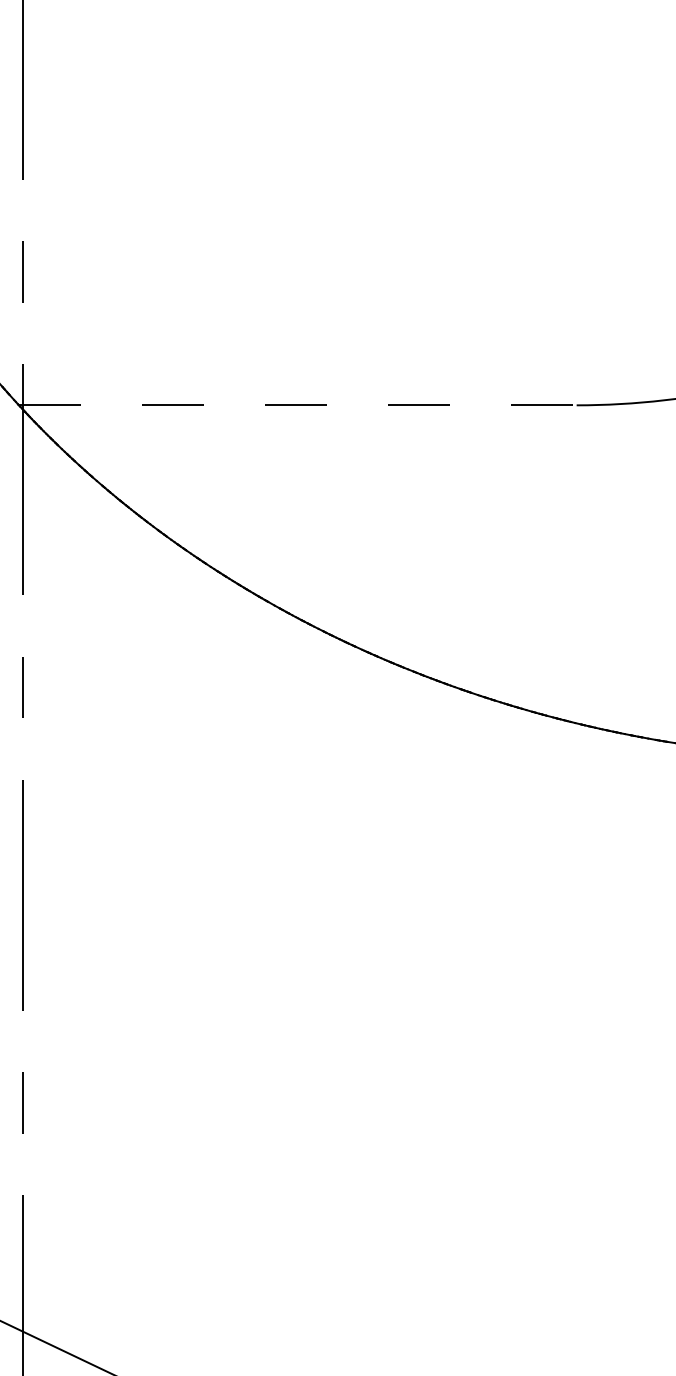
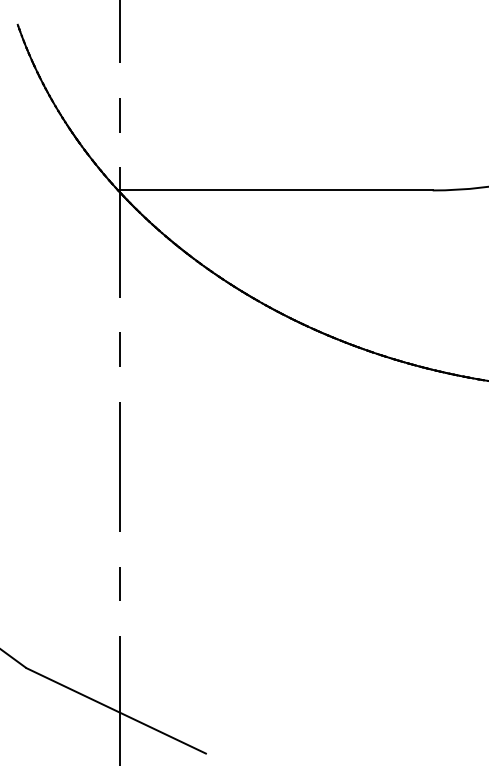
line: (297, 405) -> (275, 190), dashed -> solid

